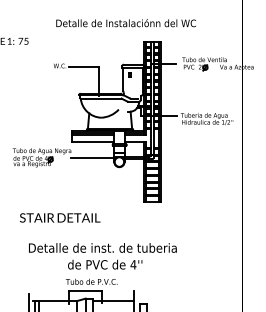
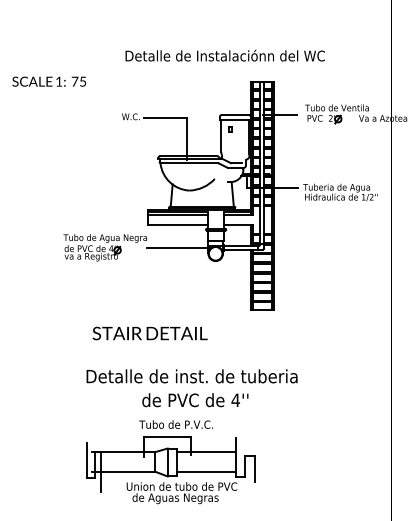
text: (59, 217) -> (149, 333), moved

